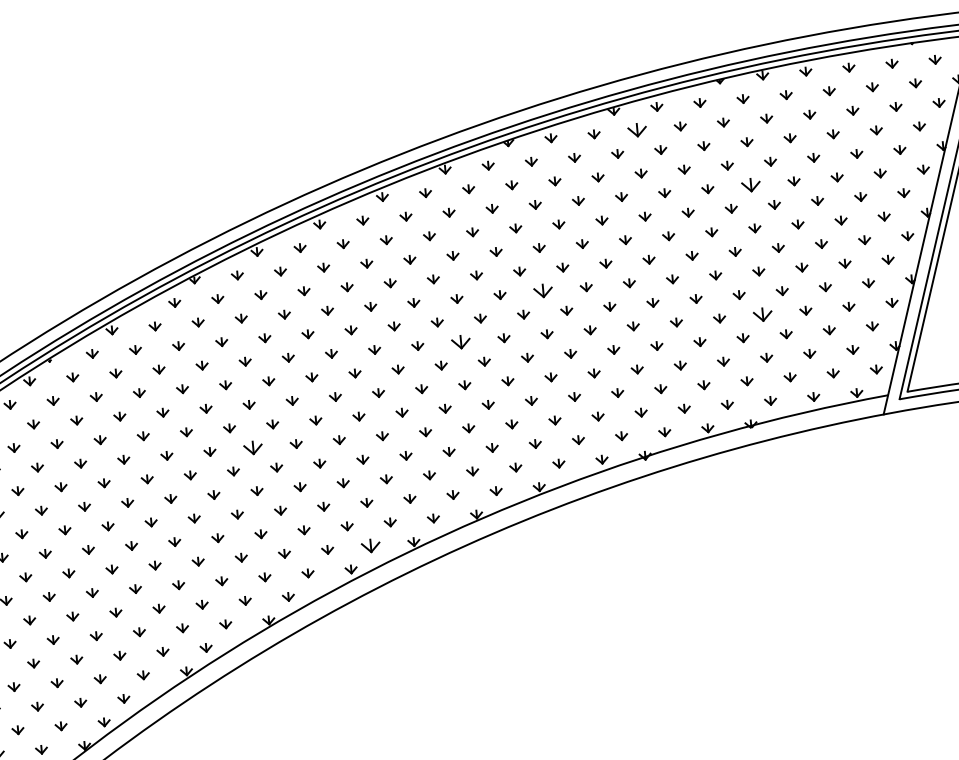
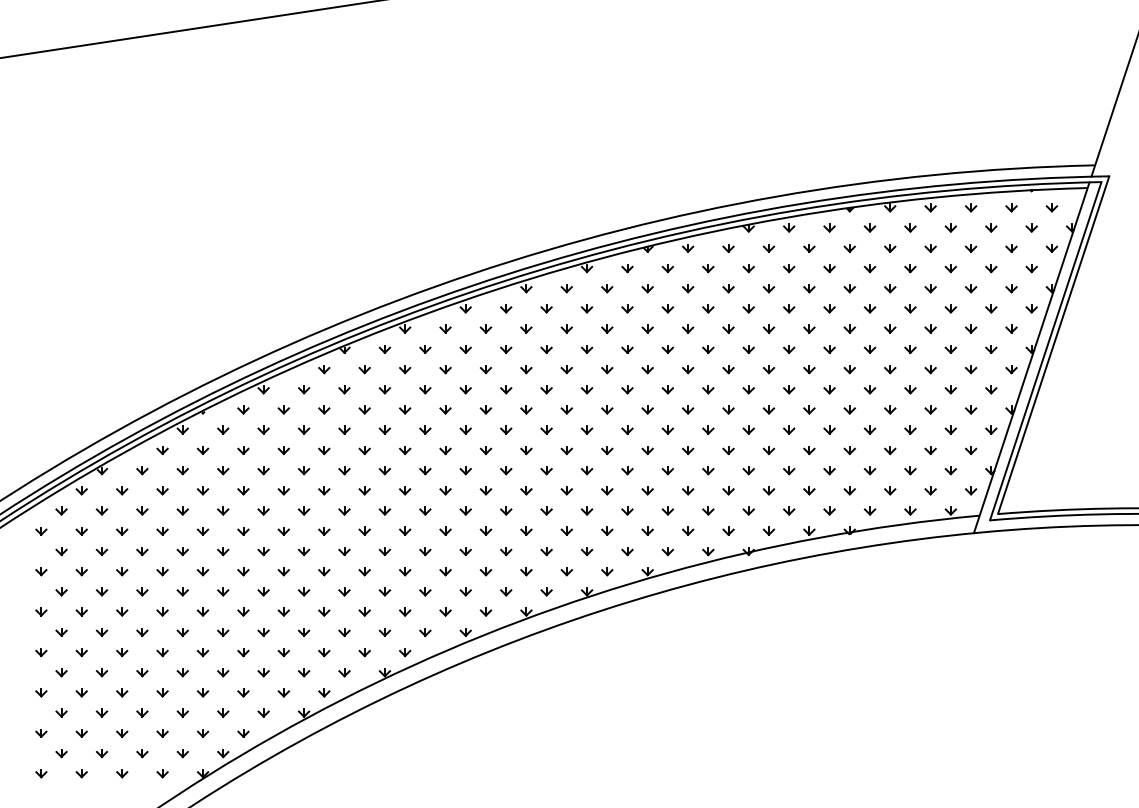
part: (636, 130) -> (768, 248), size x0.62
part: (750, 184) -> (869, 308), size x0.62
part: (542, 290) -> (667, 389), size x0.62
part: (762, 314) -> (869, 429), size x0.62
part: (460, 341) -> (586, 429), size x0.62
part: (252, 447) -> (384, 510), size x0.62
part: (370, 545) -> (485, 611), size x0.62

